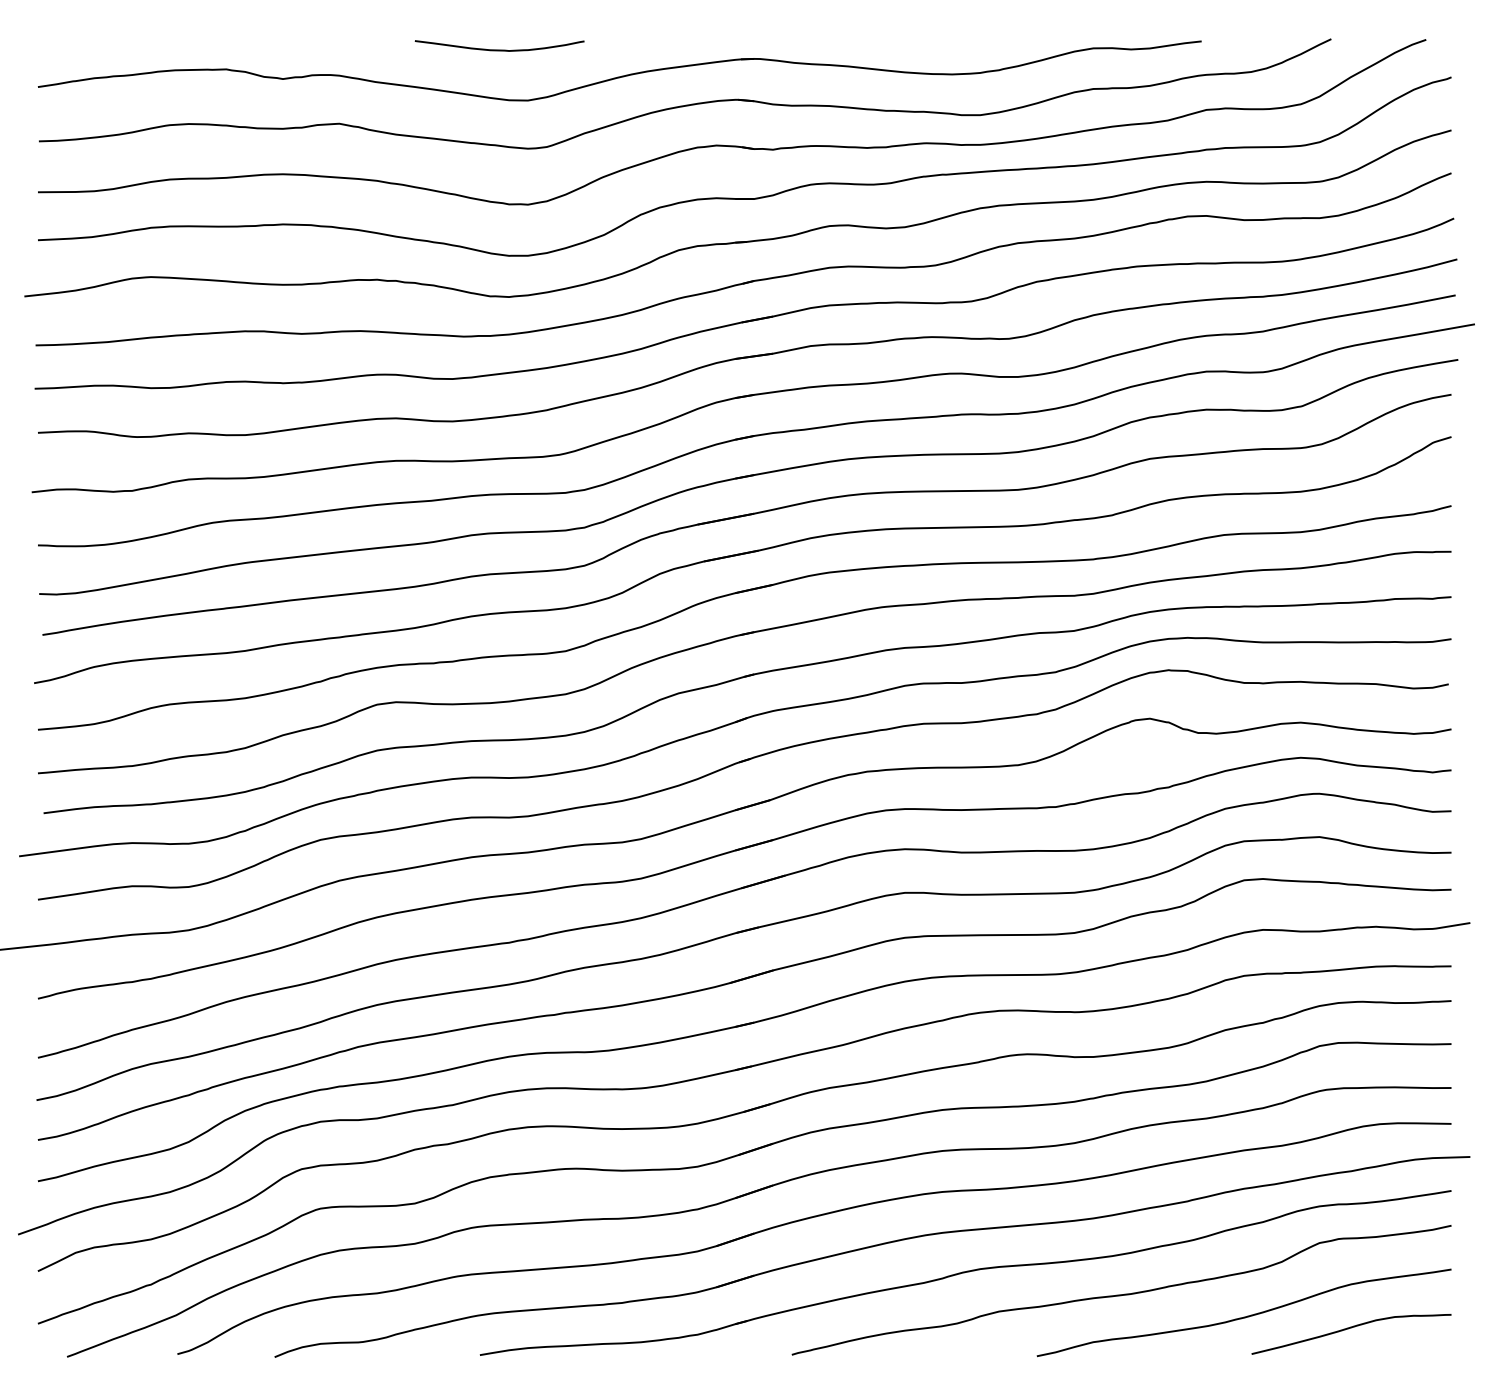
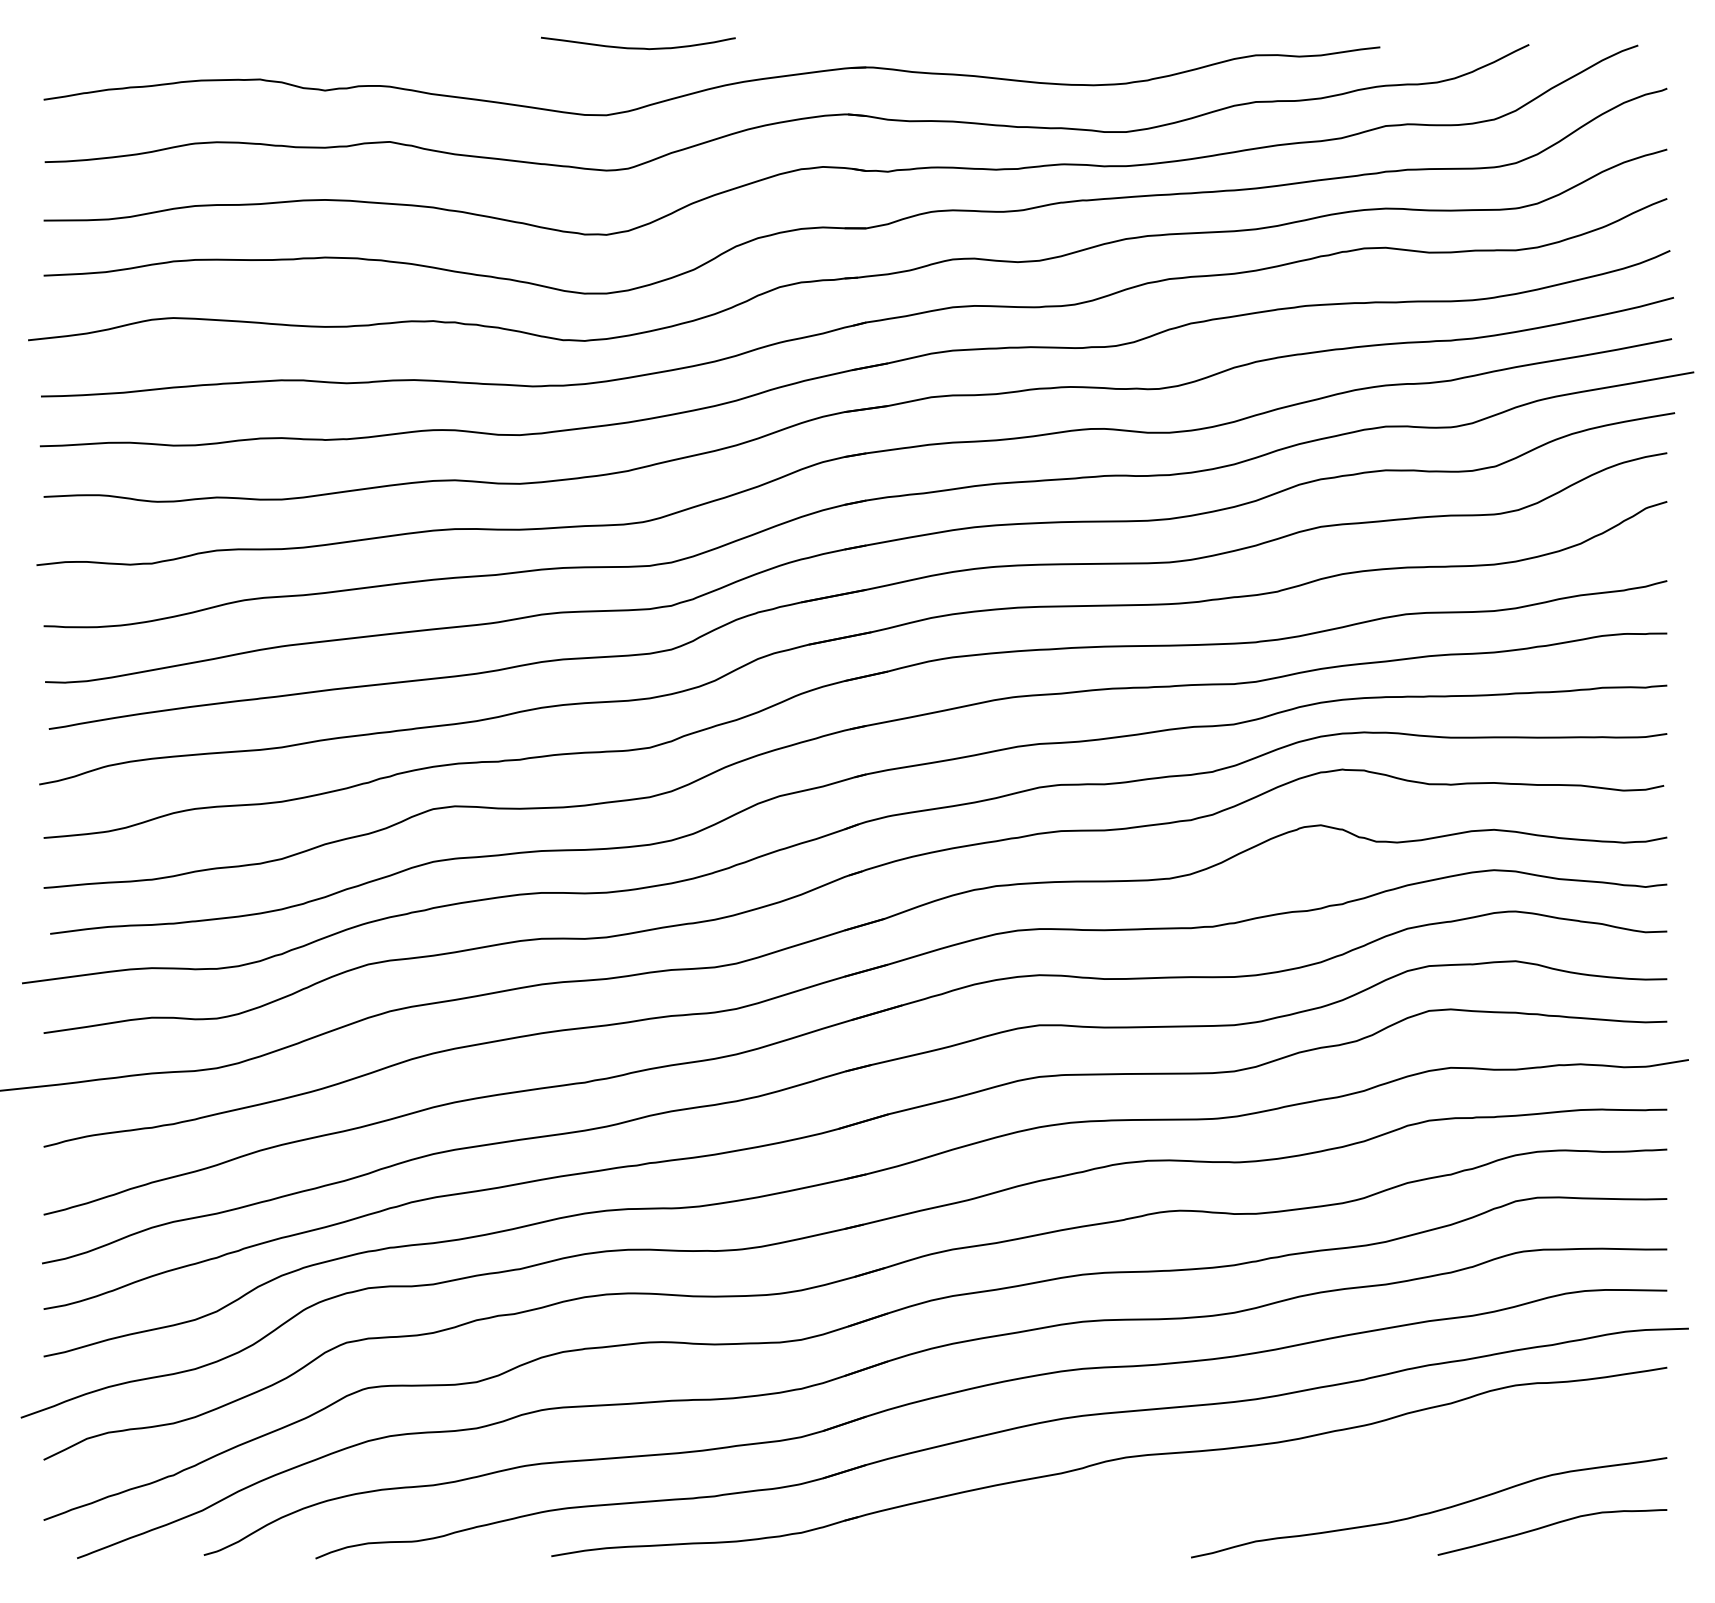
curve: (499, 49) -> (638, 47), moved
curve: (1121, 1294) -> (1288, 1486), removed

